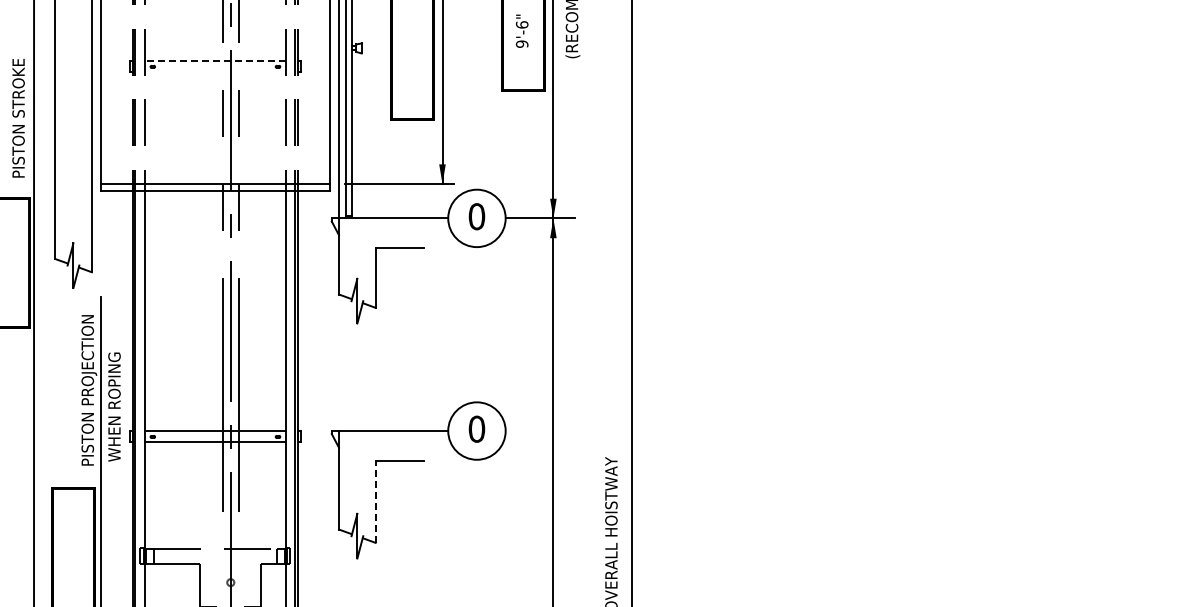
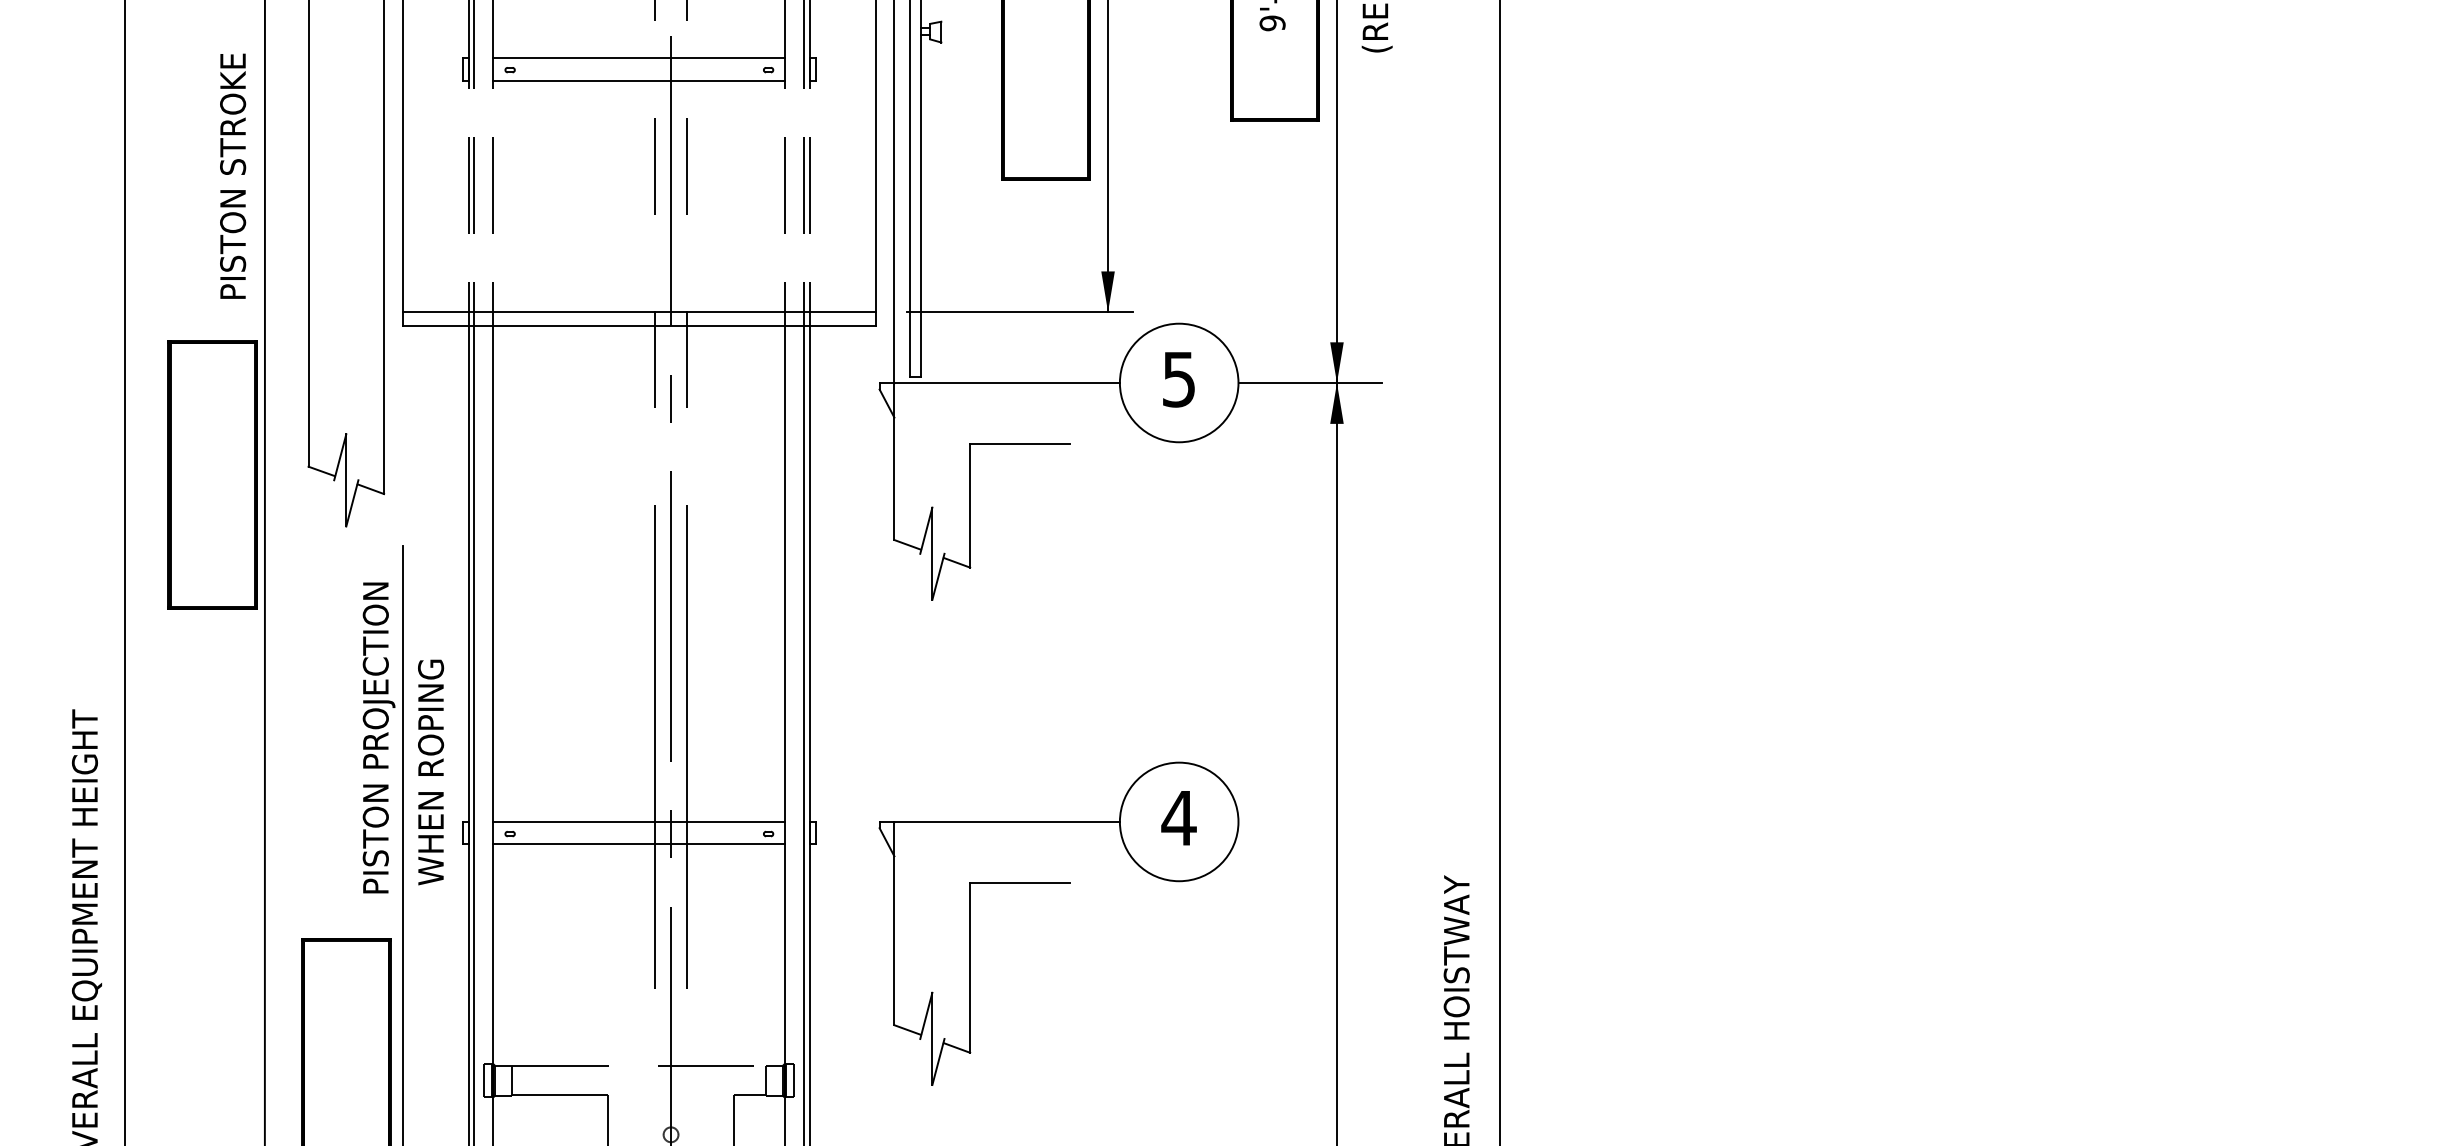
line: (215, 60) -> (639, 57), dashed -> solid
line: (215, 71) -> (639, 79), added
text: (476, 216) -> (1178, 379), 0 -> 5
text: (476, 428) -> (1178, 816), 0 -> 4
line: (375, 501) -> (969, 967), dashed -> solid

